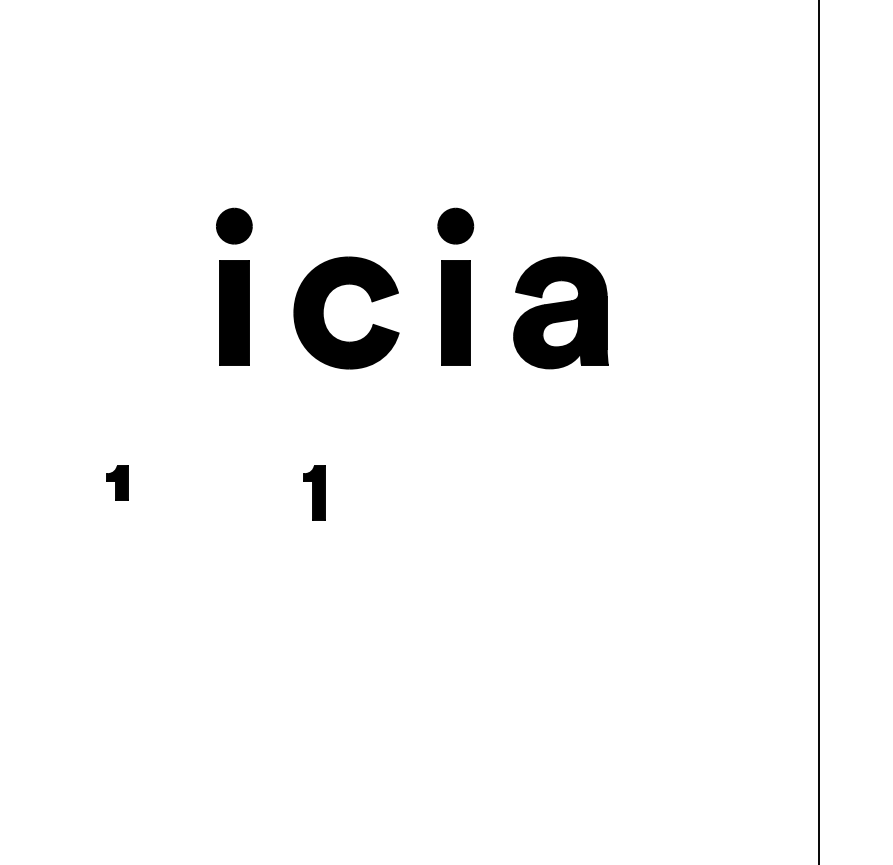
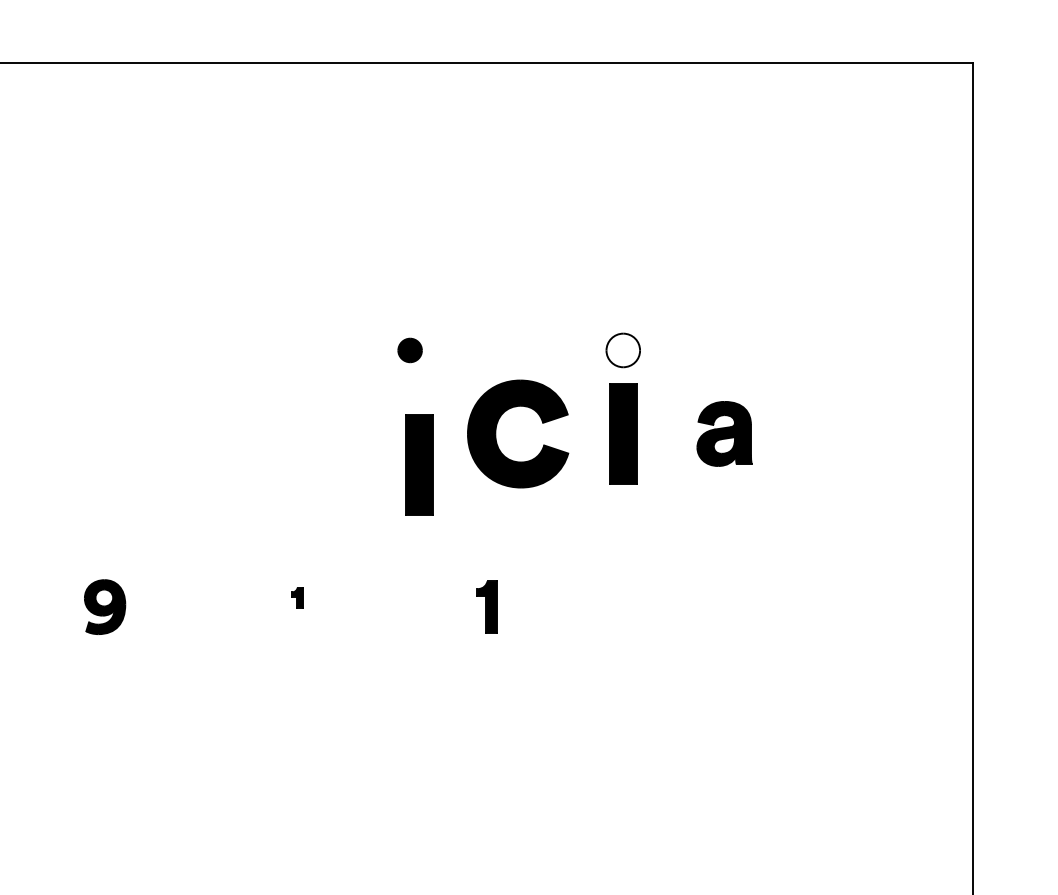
part: (233, 226) -> (409, 350), size x0.7
fill: (455, 226) -> (623, 350), removed
part: (234, 312) -> (419, 464), moved
part: (560, 312) -> (724, 433), size x0.6
part: (117, 482) -> (297, 597), size x0.6

